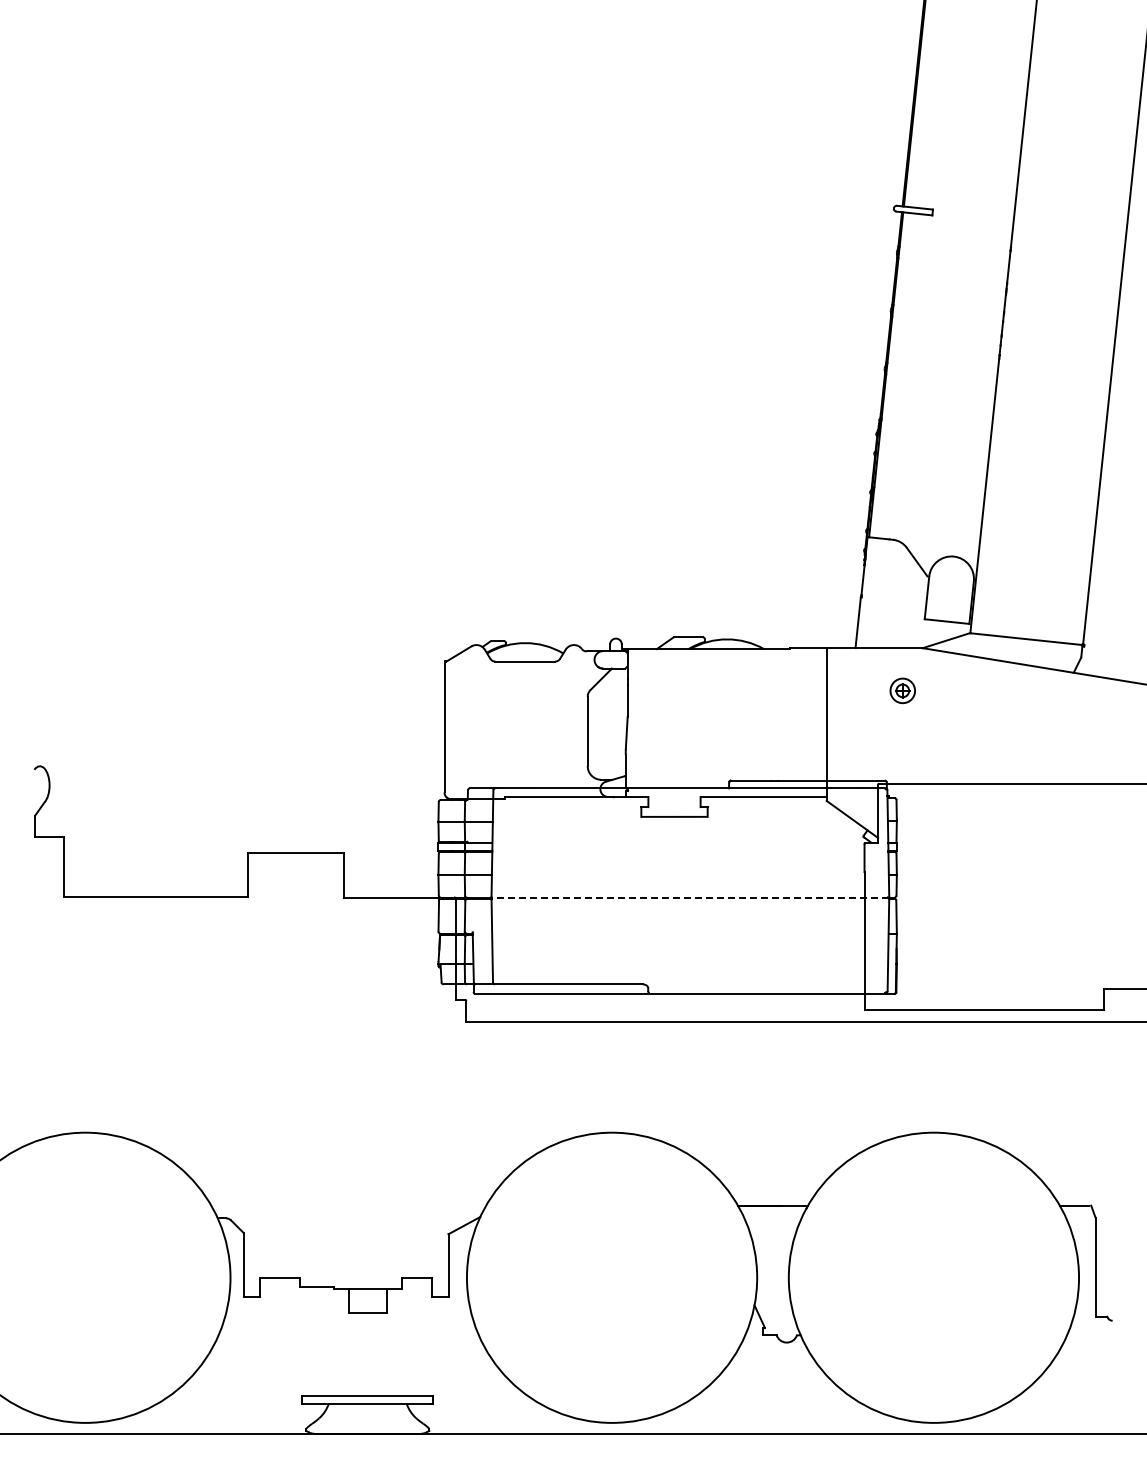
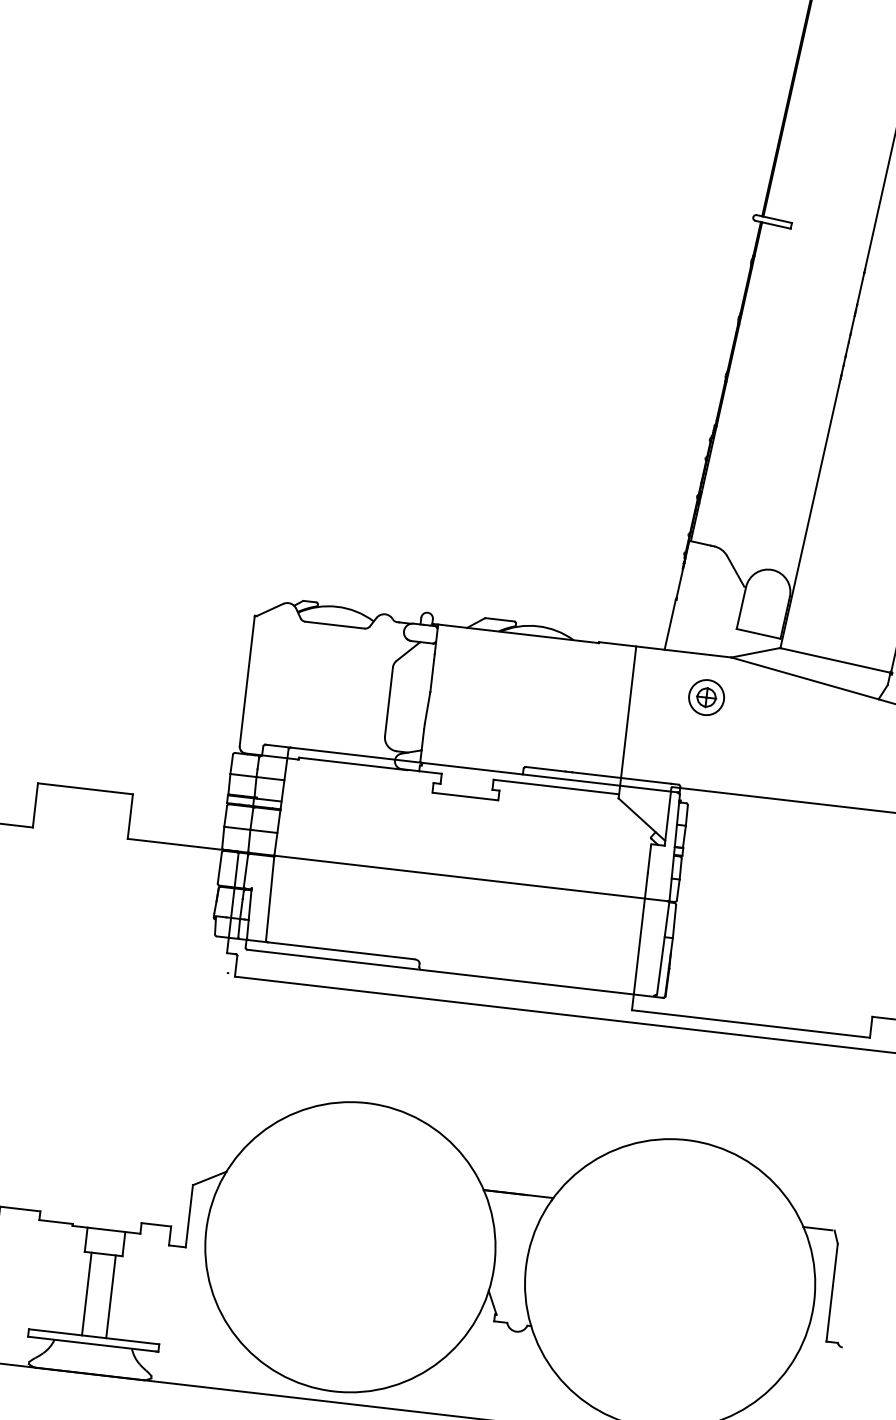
part: (902, 690) -> (706, 697), size x1.43
line: (690, 897) -> (472, 878), dashed -> solid
line: (355, 1354) -> (86, 1293), added
line: (379, 1354) -> (110, 1296), added

